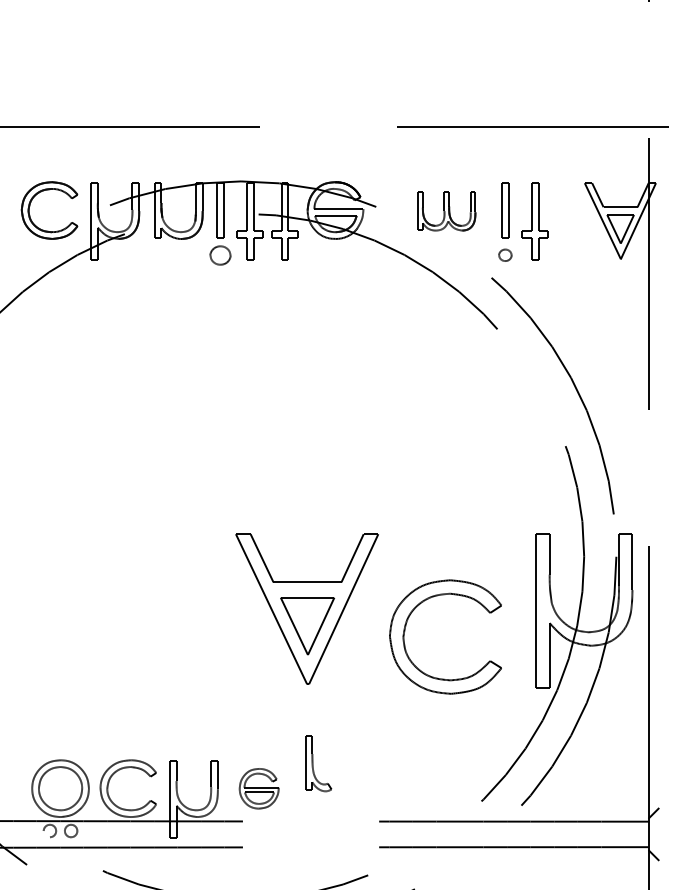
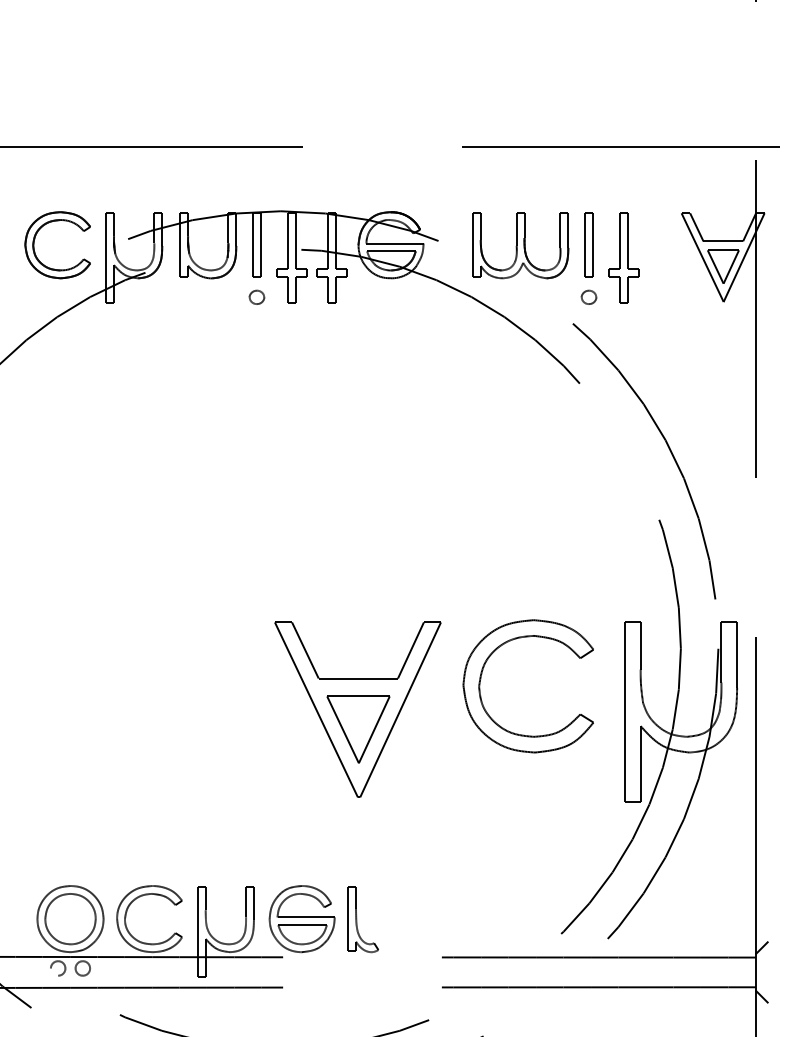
part: (446, 210) -> (520, 245), size x1.43
part: (220, 254) -> (256, 296), size x0.62
part: (405, 631) -> (481, 679), moved
part: (317, 763) -> (362, 919), moved
part: (258, 789) -> (301, 919), size x1.43

